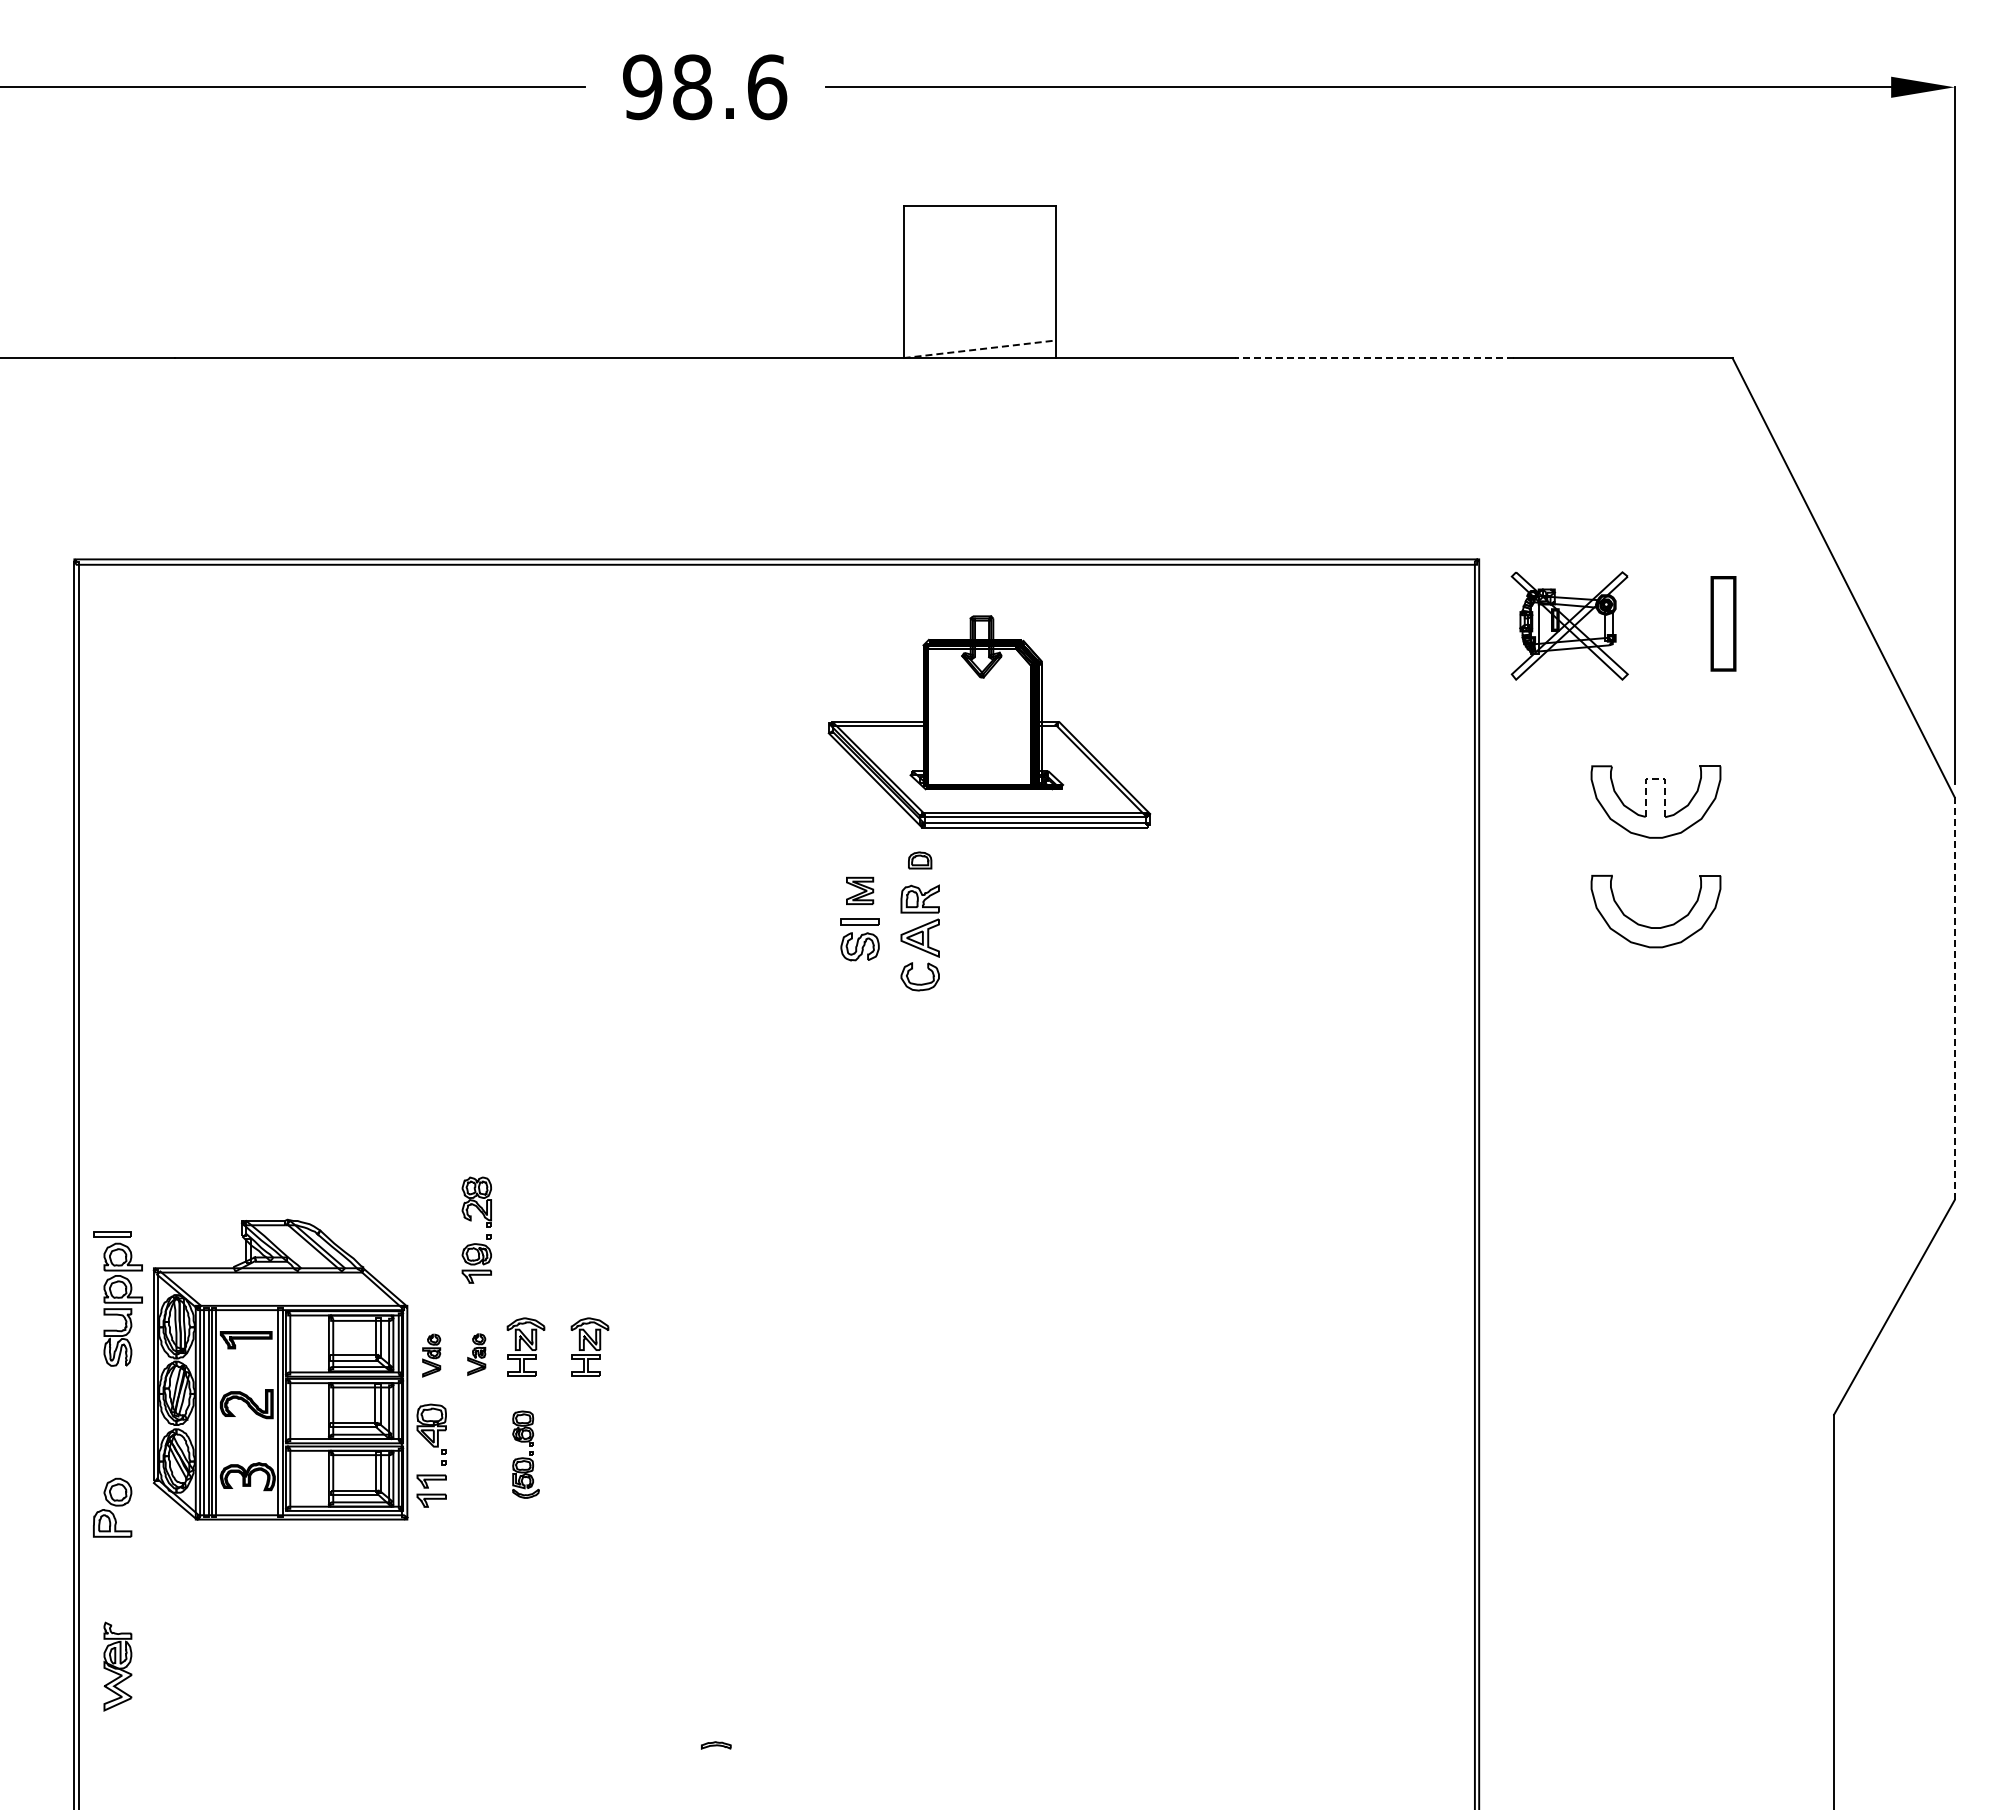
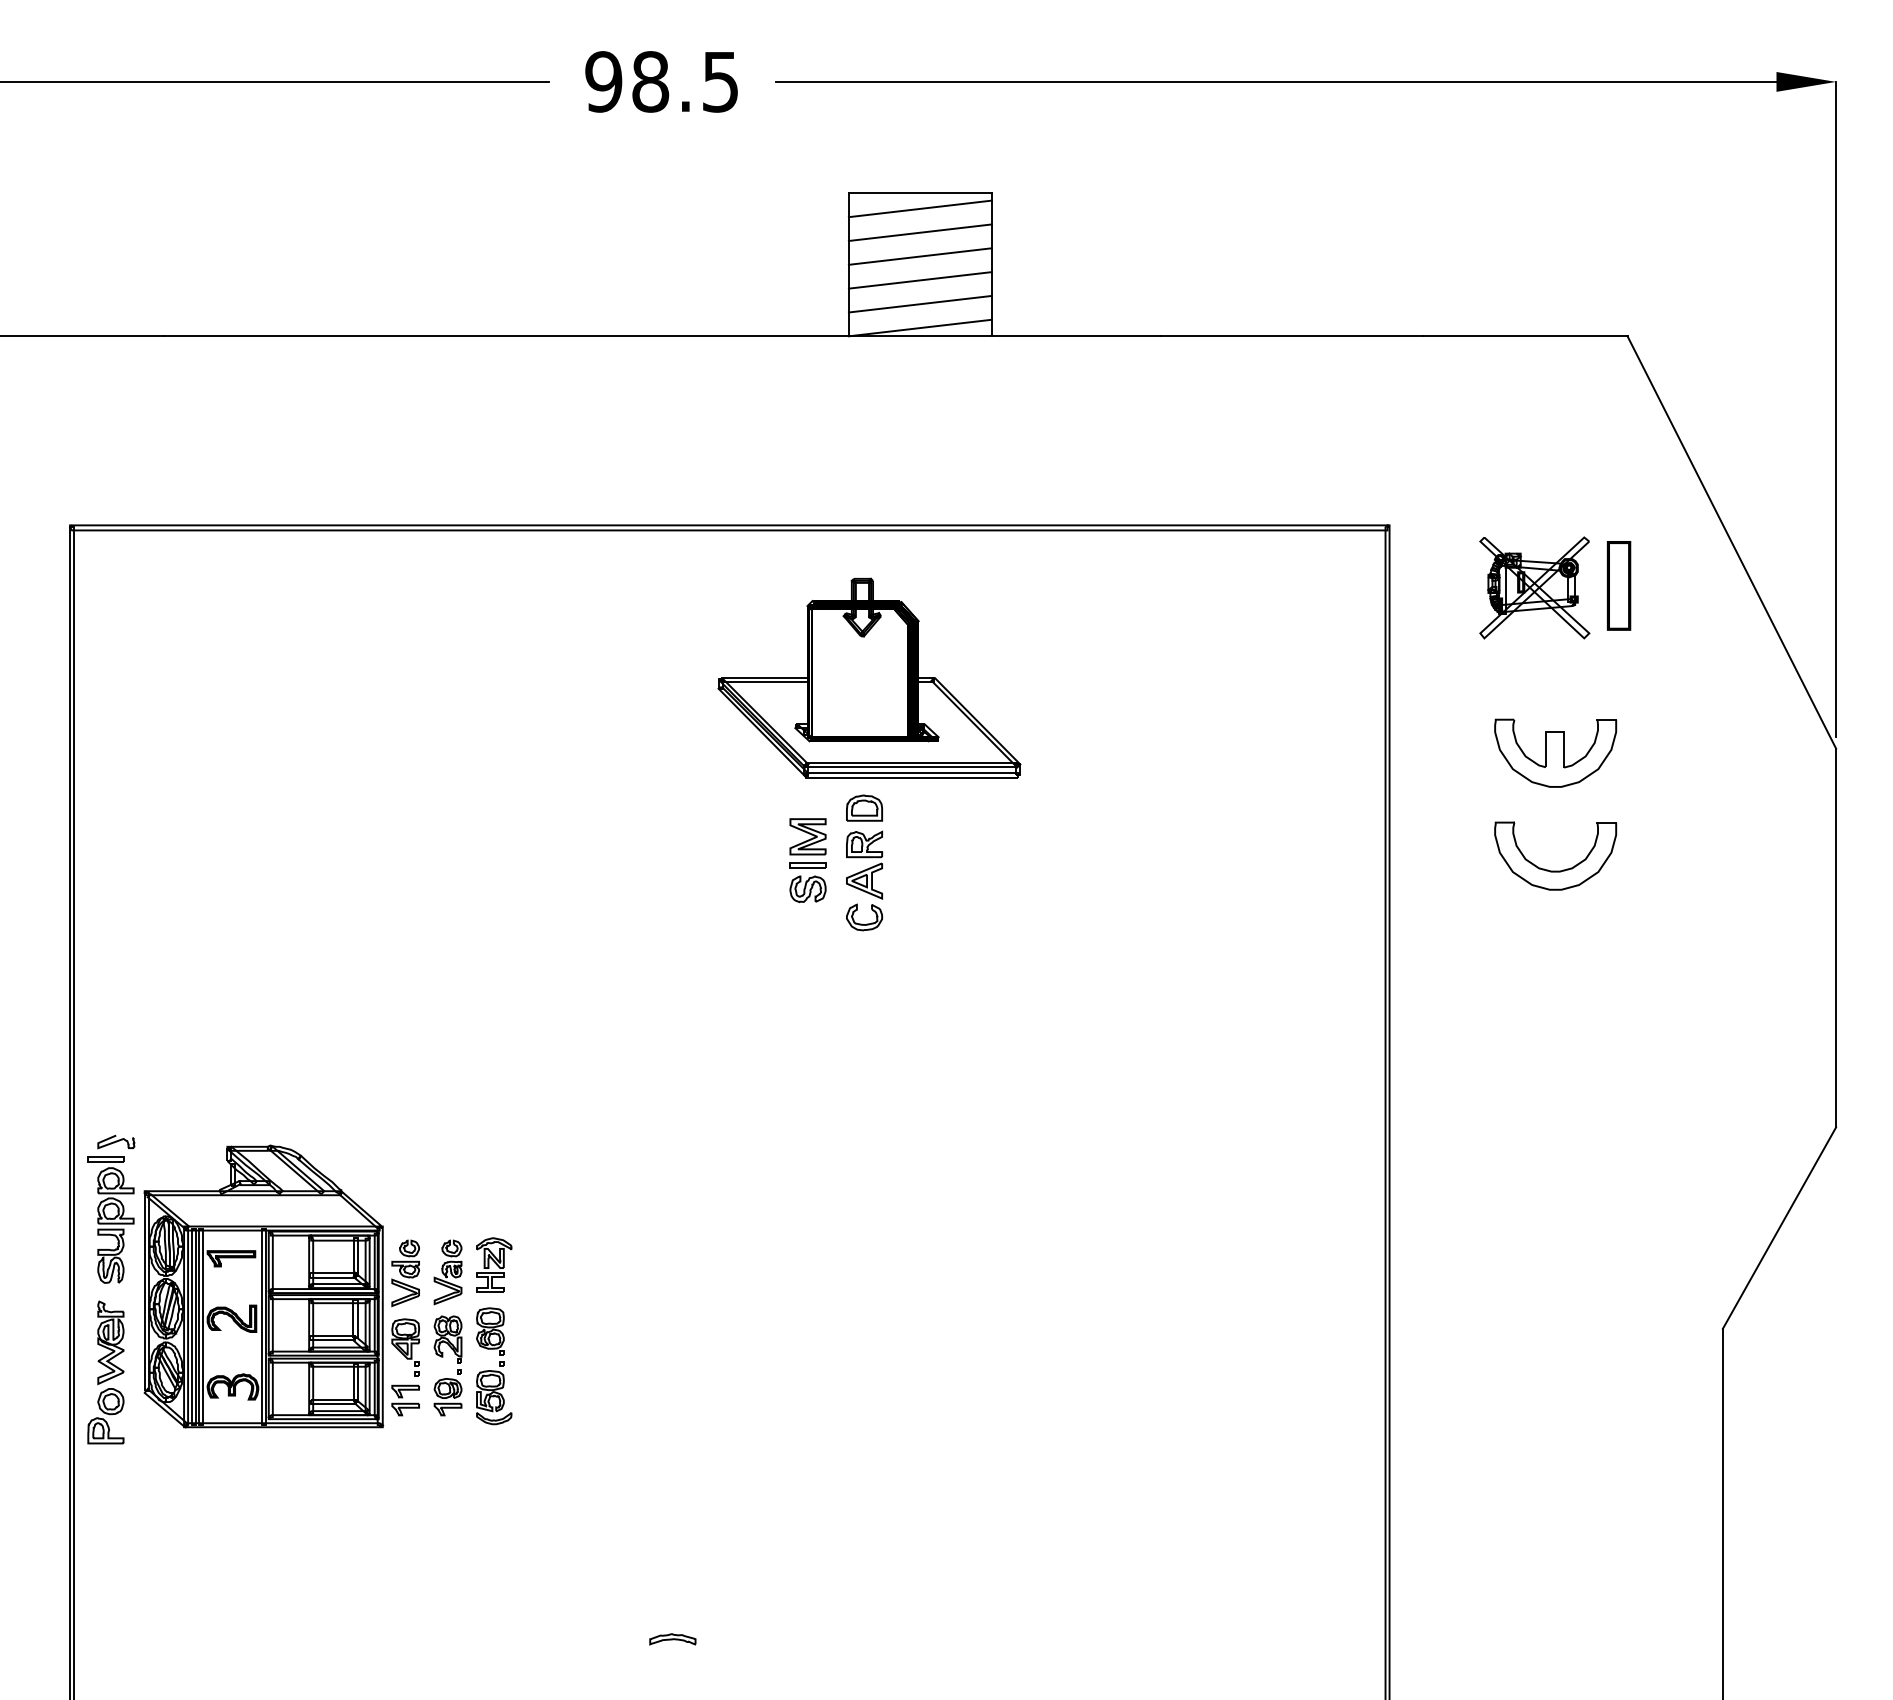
text: (767, 87) -> (721, 82), 98.6 -> 98.5
line: (979, 222) -> (920, 208), added
line: (979, 247) -> (920, 232), added
line: (979, 273) -> (920, 256), added
line: (979, 298) -> (920, 280), added
line: (979, 323) -> (920, 303), added
line: (979, 349) -> (920, 328), dashed -> solid
line: (1374, 358) -> (1291, 336), dashed -> solid
part: (1569, 625) -> (1534, 587), moved
part: (989, 721) -> (869, 677), moved
line: (1656, 779) -> (1556, 732), dashed -> solid
part: (919, 860) -> (863, 808), size x1.67
part: (859, 890) -> (807, 836), size x1.43
line: (1954, 998) -> (1836, 937), dashed -> solid
curve: (123, 1215) -> (116, 1141), added
part: (471, 1221) -> (443, 1357), moved
part: (589, 1346) -> (553, 1264), removed
part: (476, 1354) -> (447, 1272), size x1.67
part: (431, 1355) -> (405, 1273), size x1.67
part: (525, 1454) -> (493, 1366), size x1.43
part: (117, 1666) -> (110, 1342), moved
part: (716, 1745) -> (673, 1639), size x1.67

